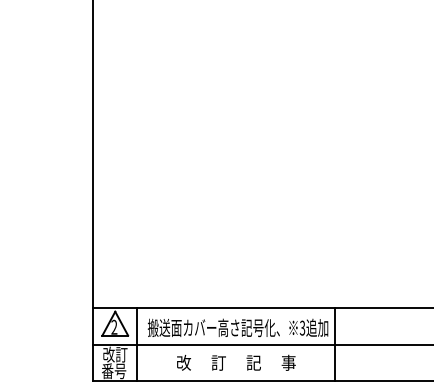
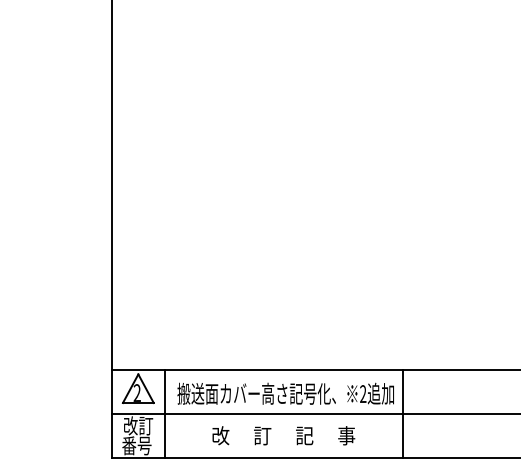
text: (302, 328) -> (363, 394), 3 -> 2

